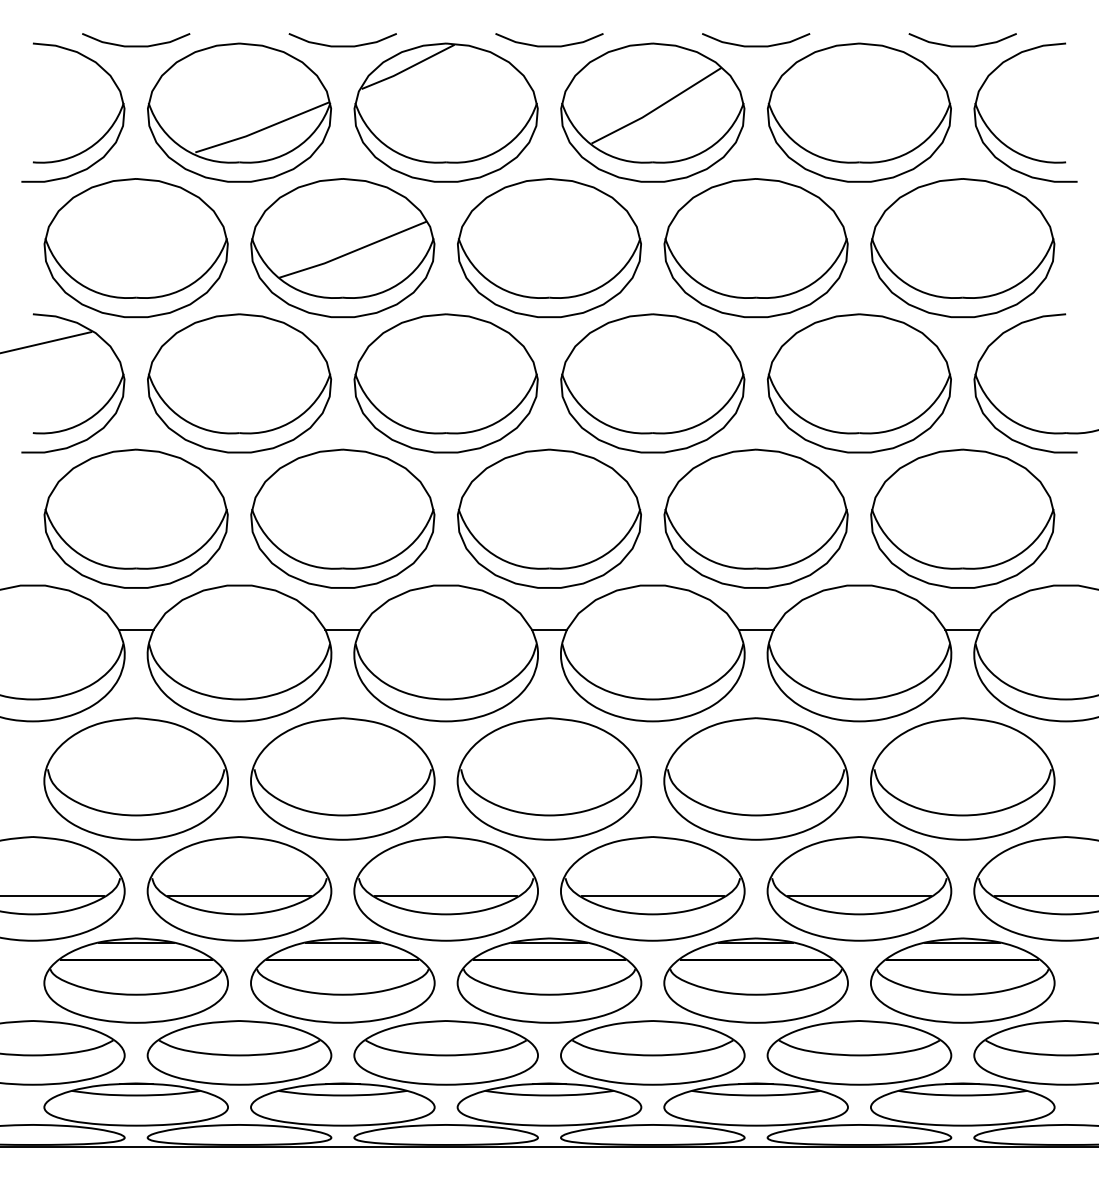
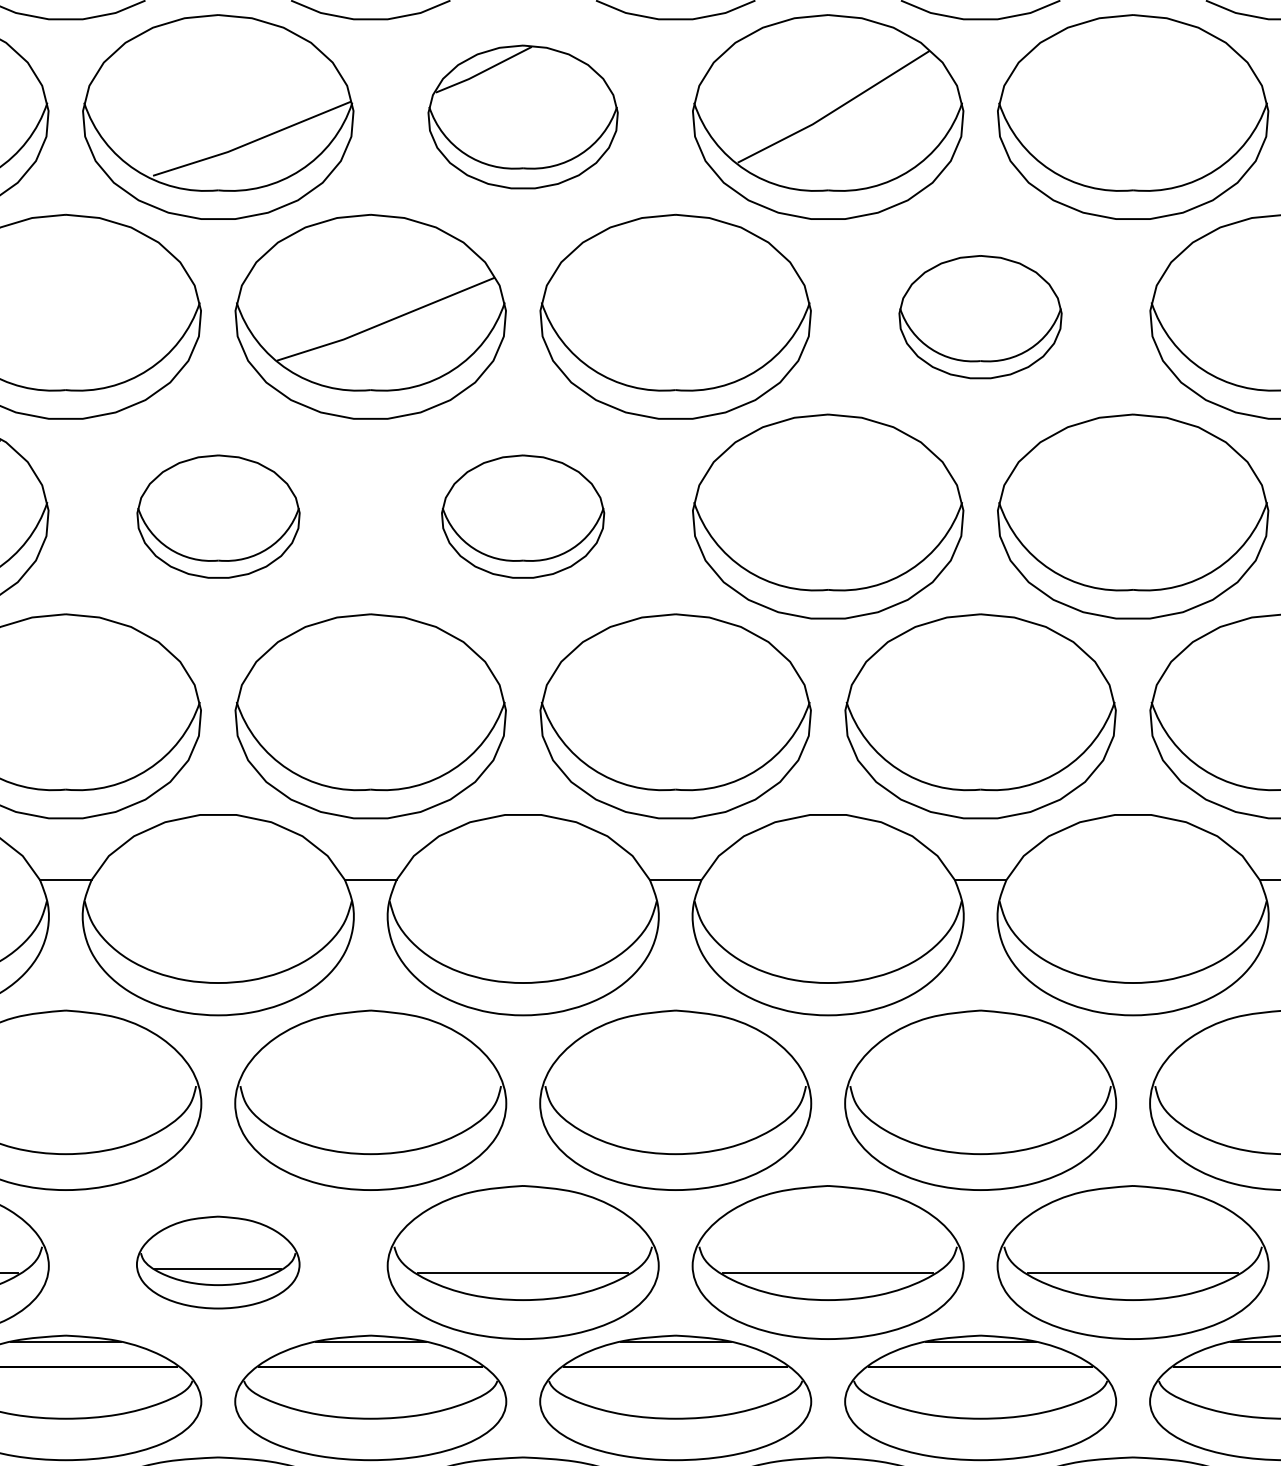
part: (445, 112) -> (522, 116), size x0.7
part: (755, 248) -> (979, 317), size x0.6
part: (239, 383) -> (218, 516), size x0.6
part: (445, 383) -> (522, 516), size x0.6
part: (239, 888) -> (218, 1261), size x0.6

